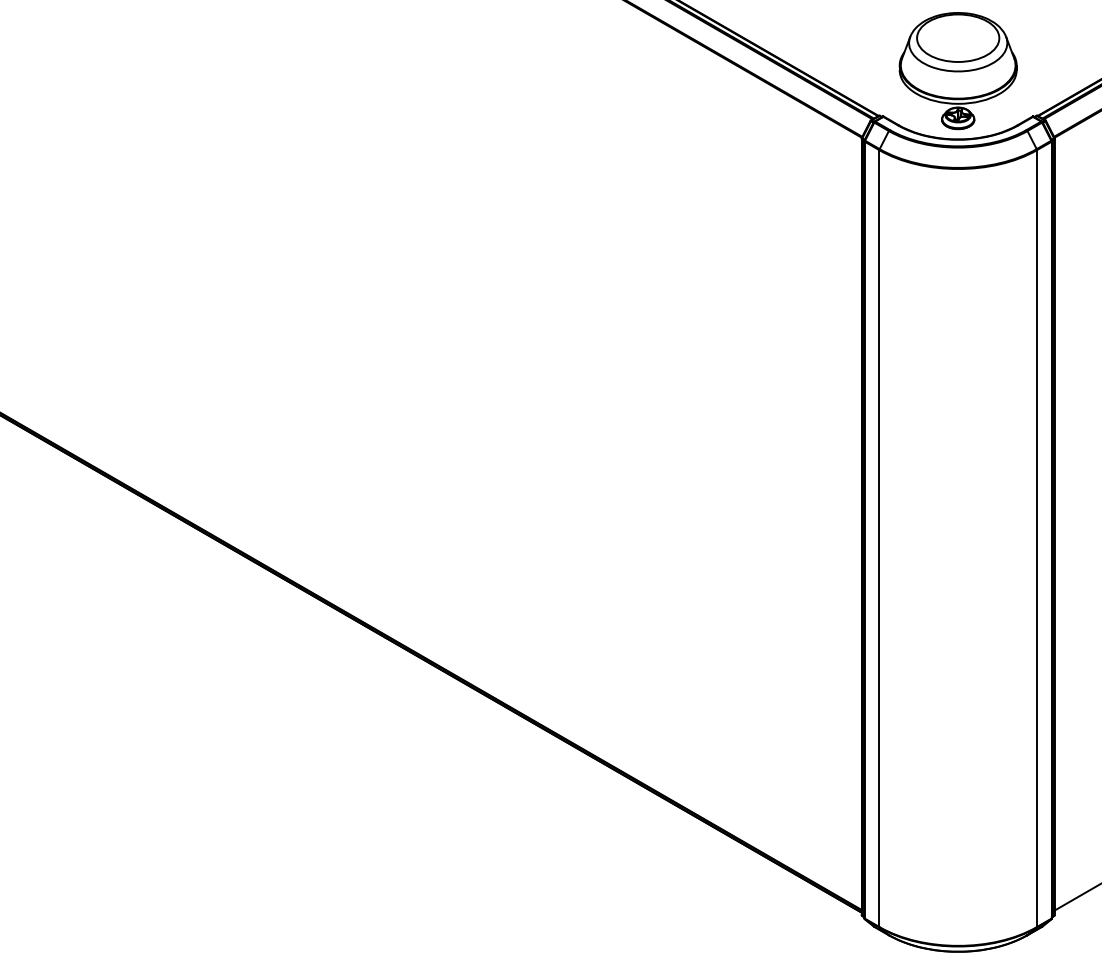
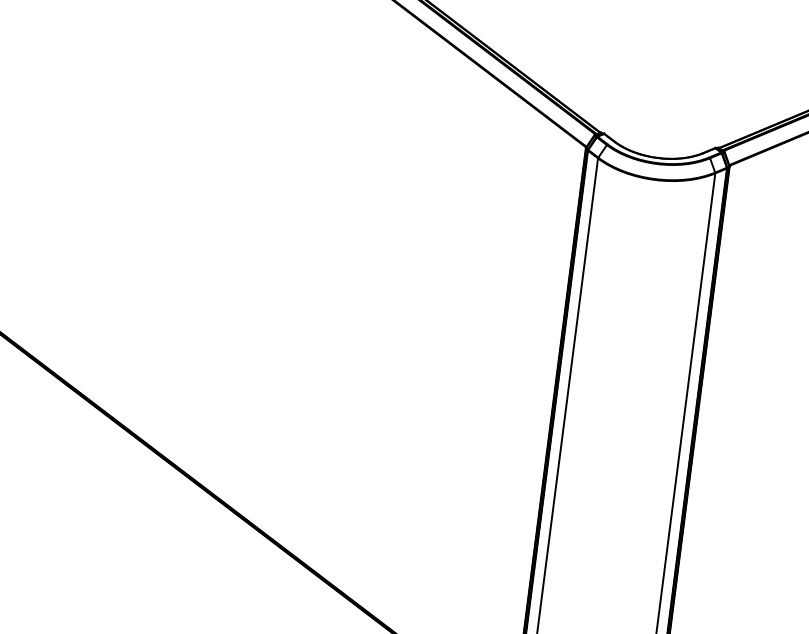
part: (957, 71) -> (663, 107), removed

